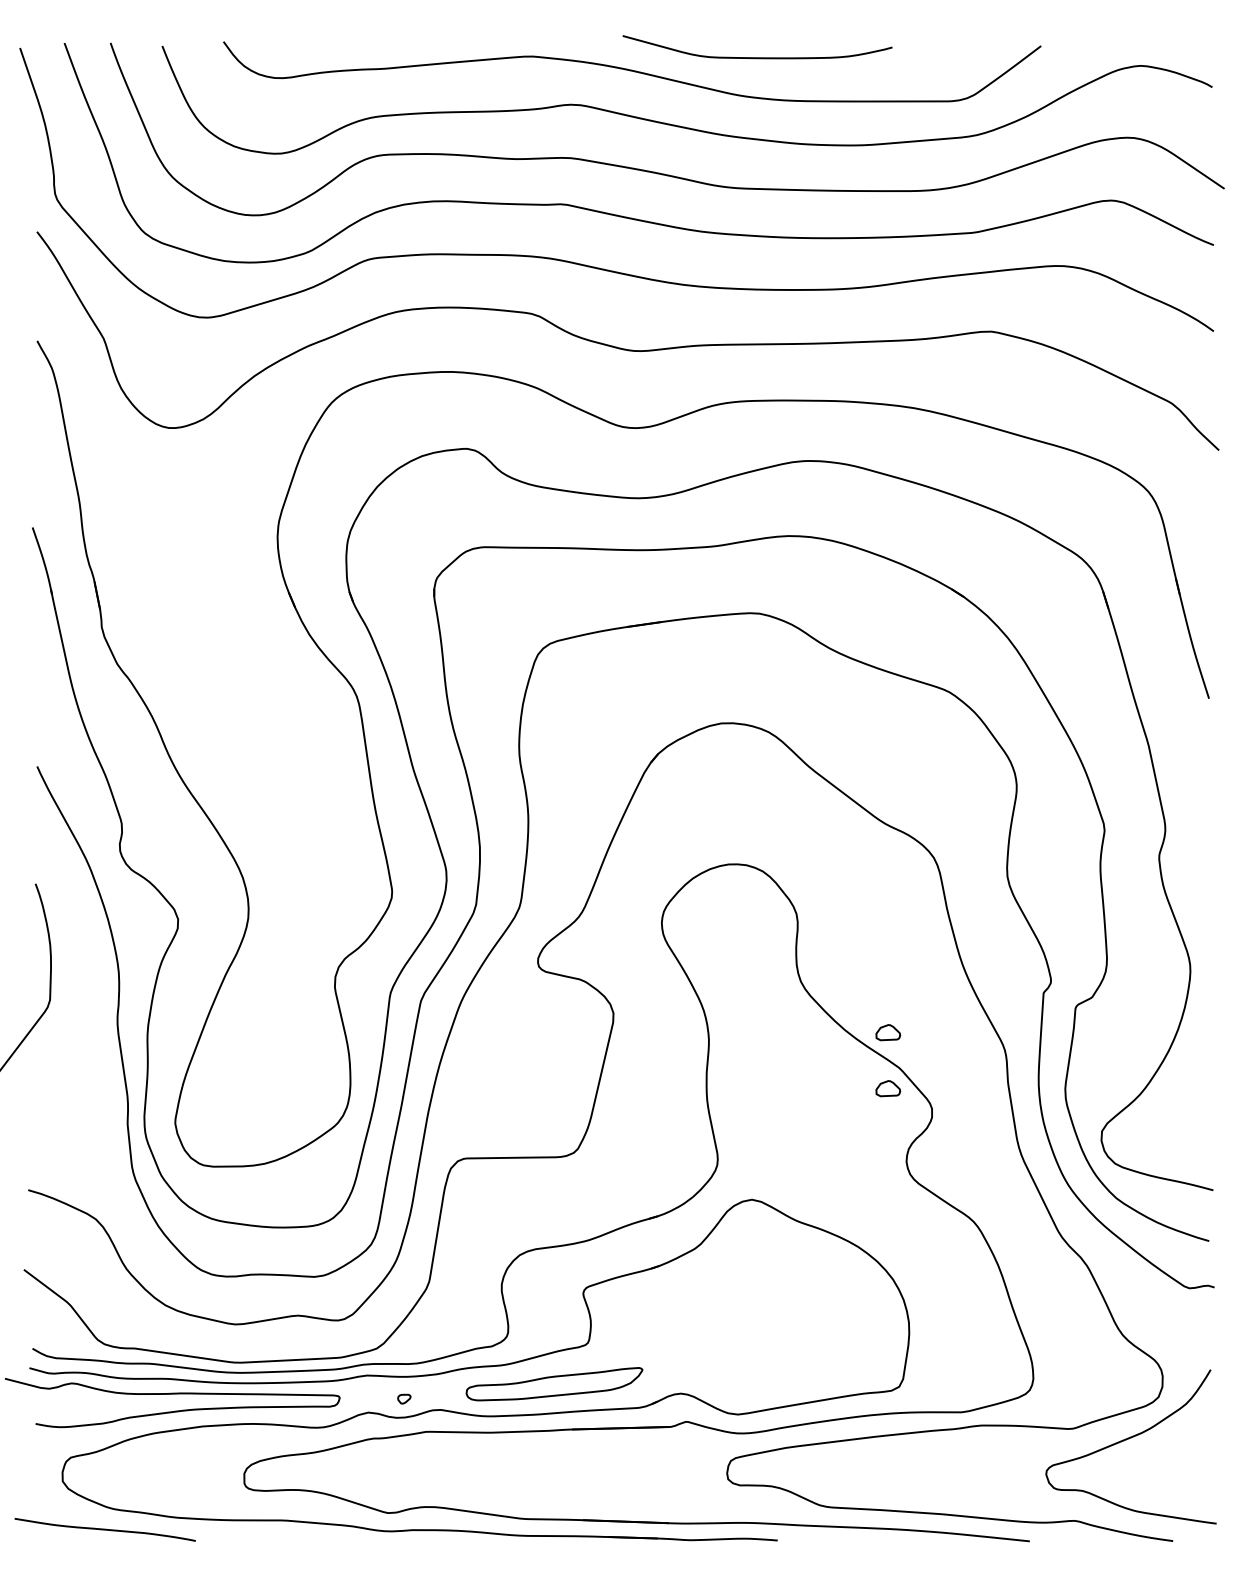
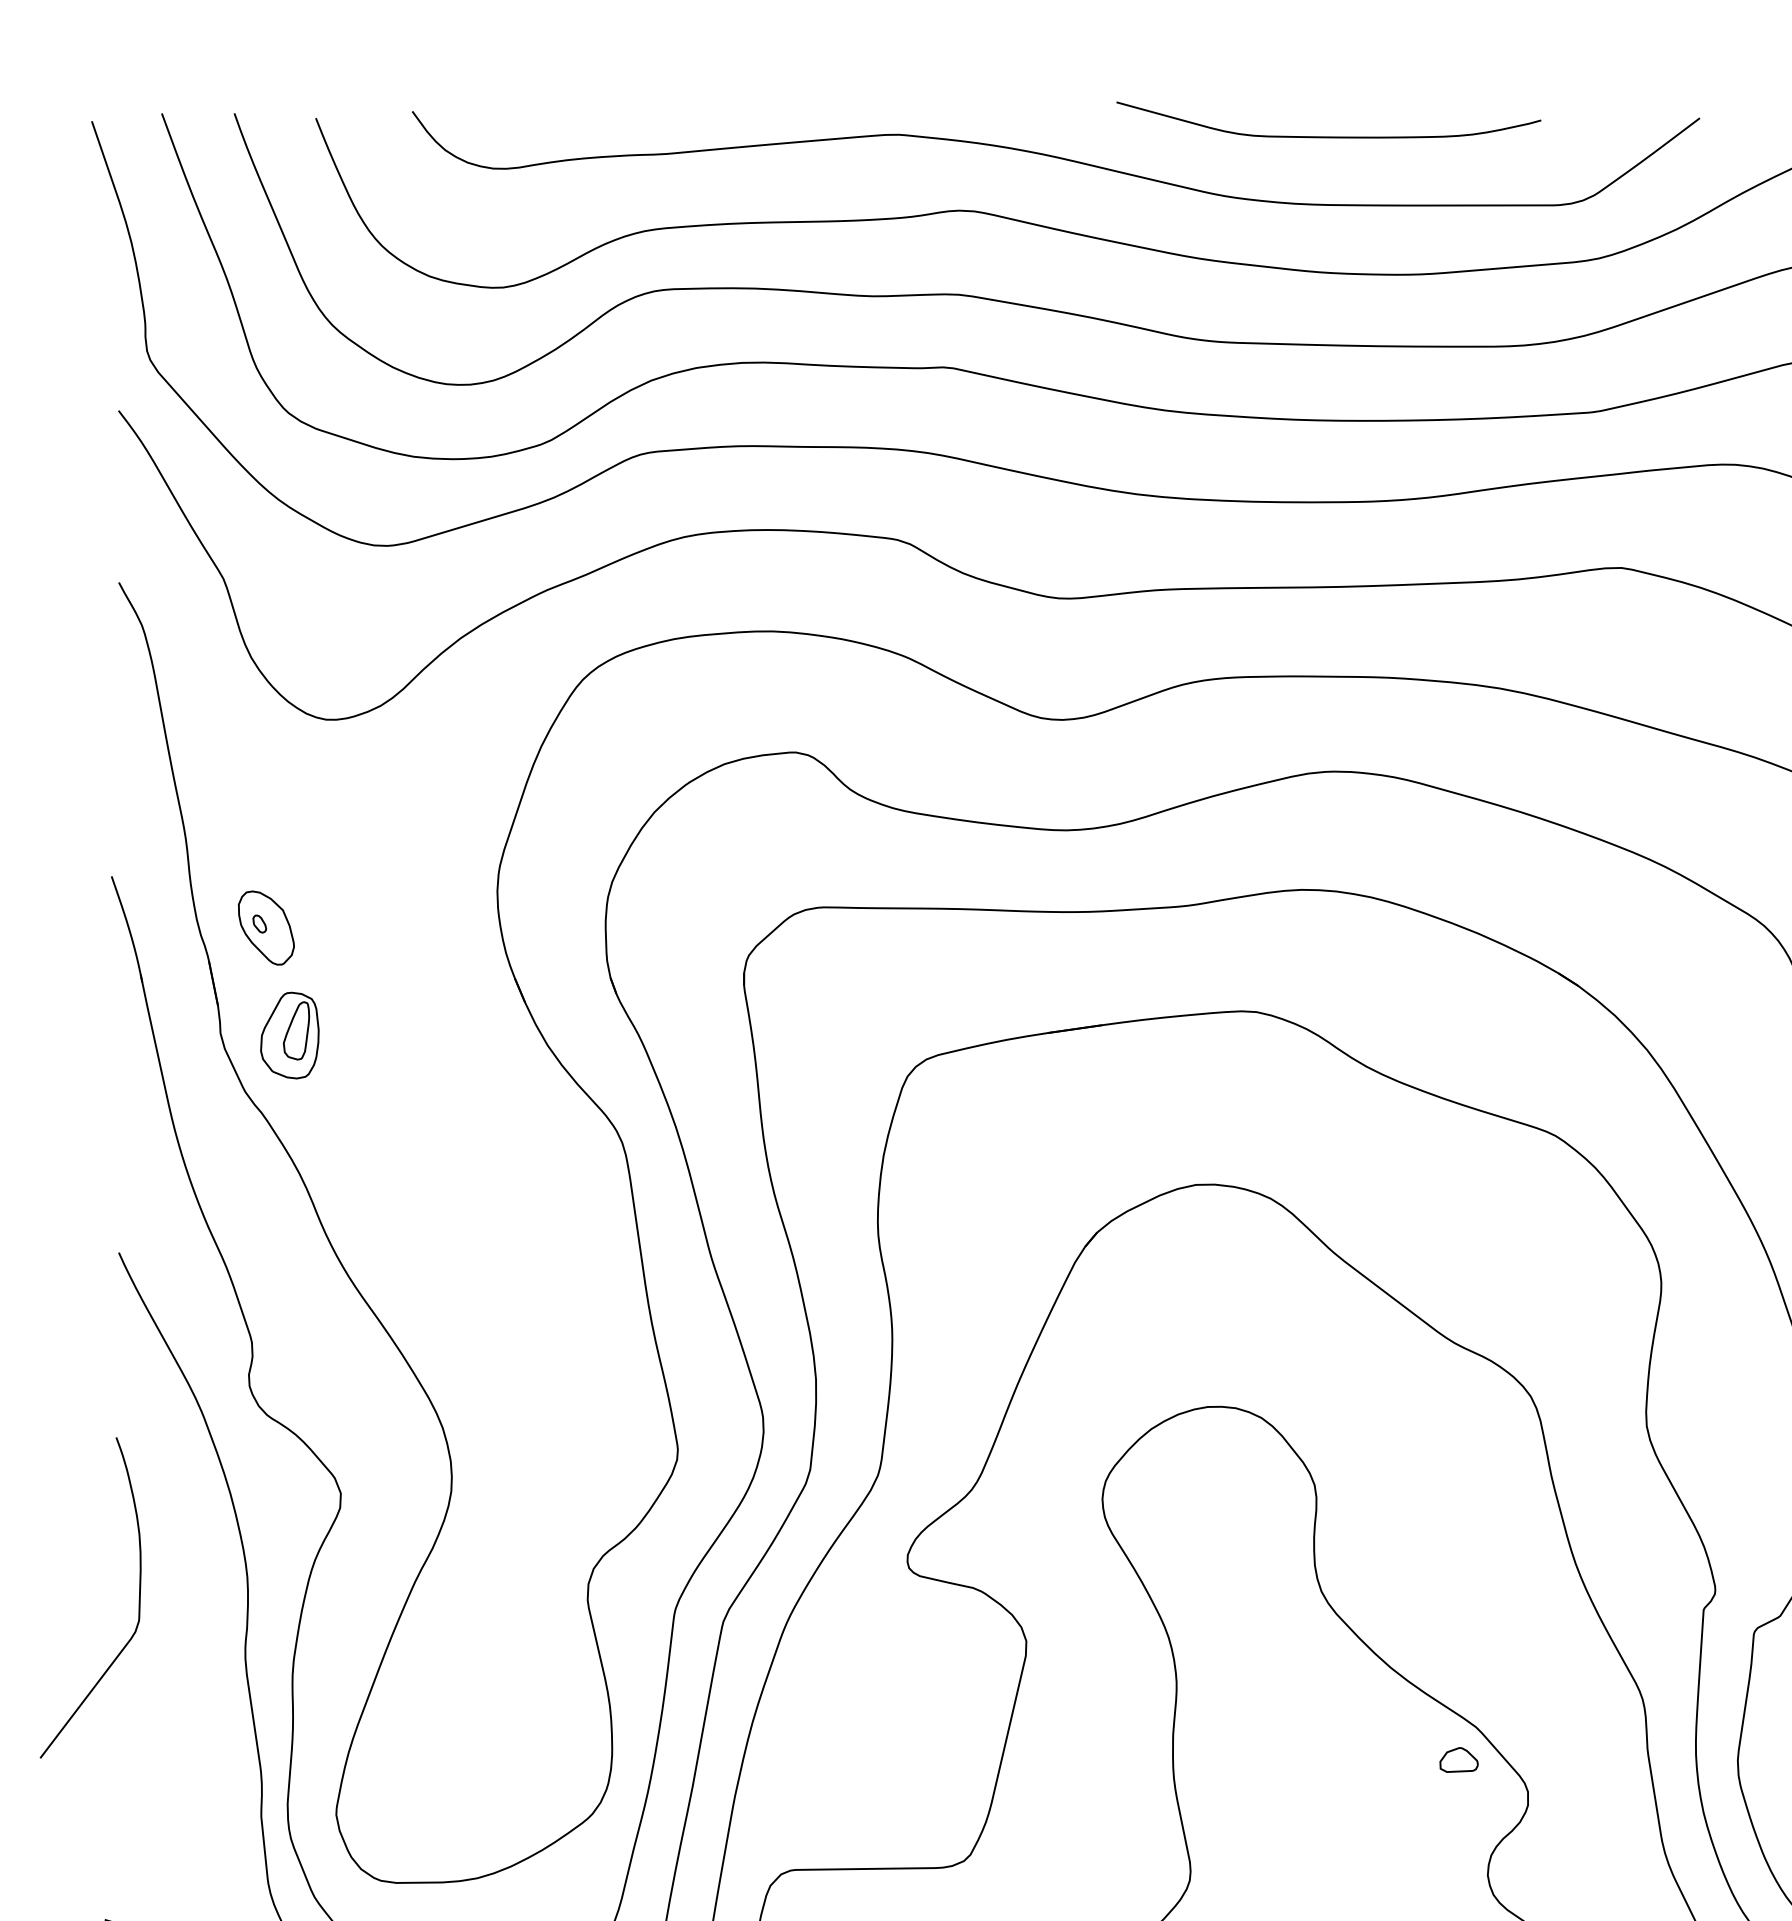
curve: (757, 57) -> (1328, 136), moved
part: (130, 560) -> (265, 928), added
part: (145, 628) -> (289, 1035), added
part: (888, 1032) -> (1459, 1671), removed

